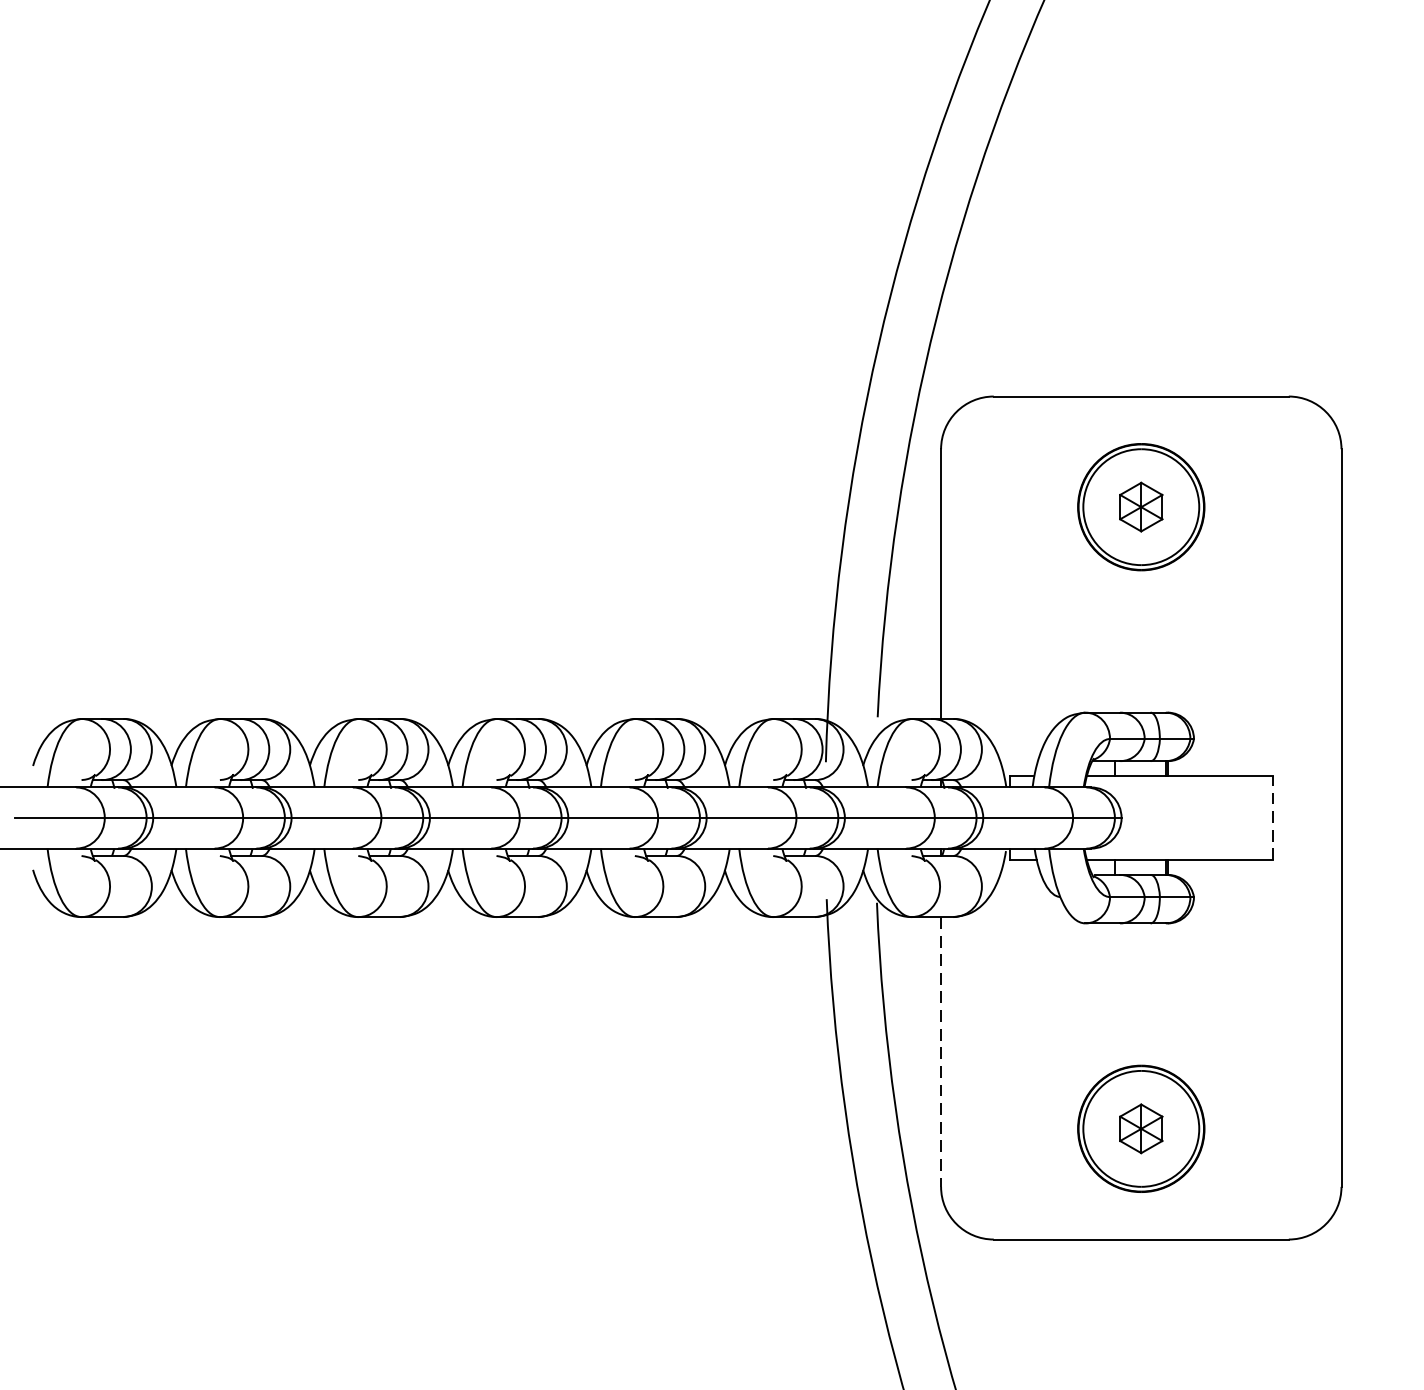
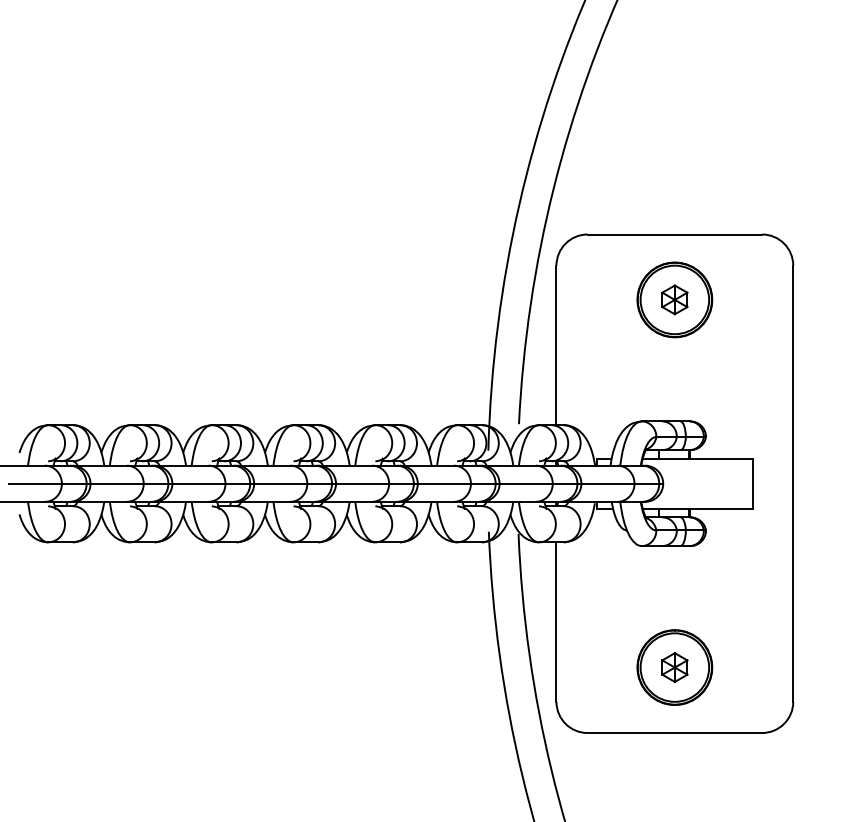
line: (1272, 817) -> (752, 483), dashed -> solid
line: (941, 1052) -> (556, 622), dashed -> solid

